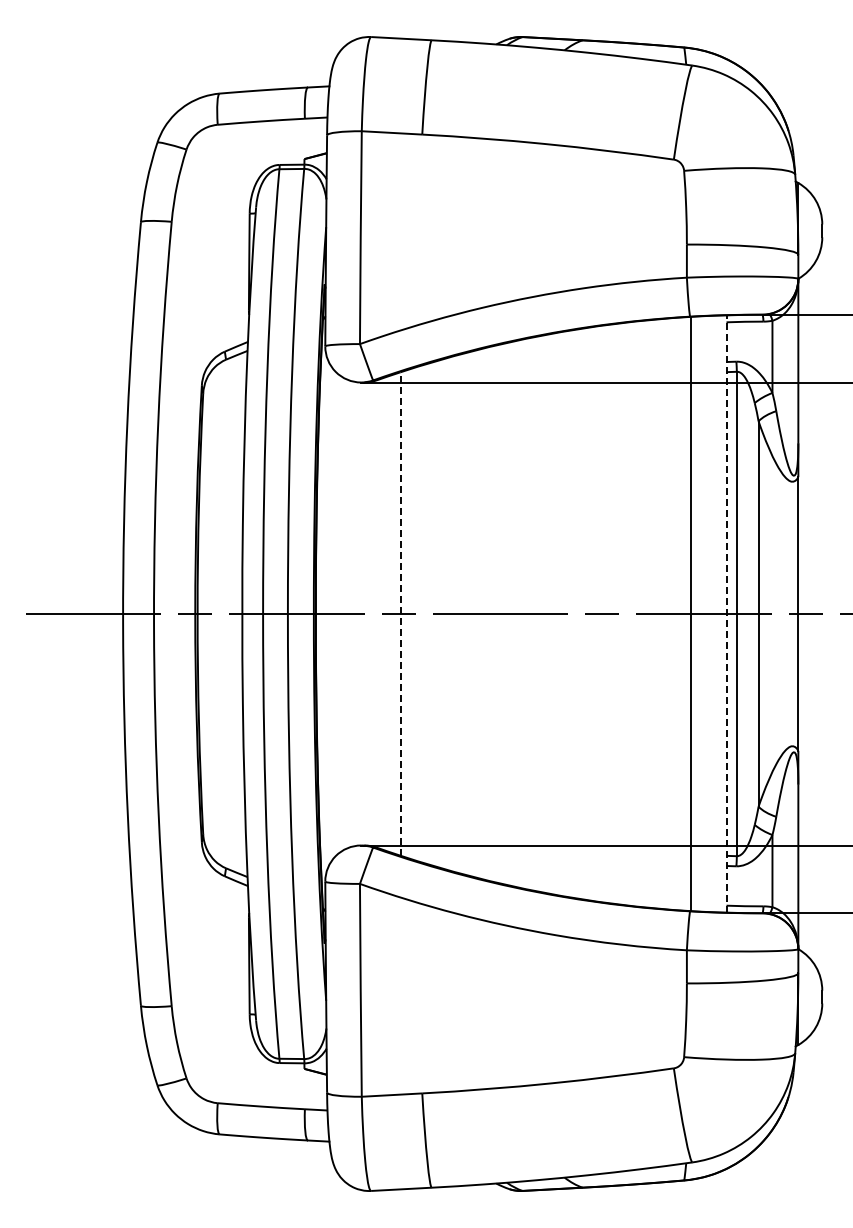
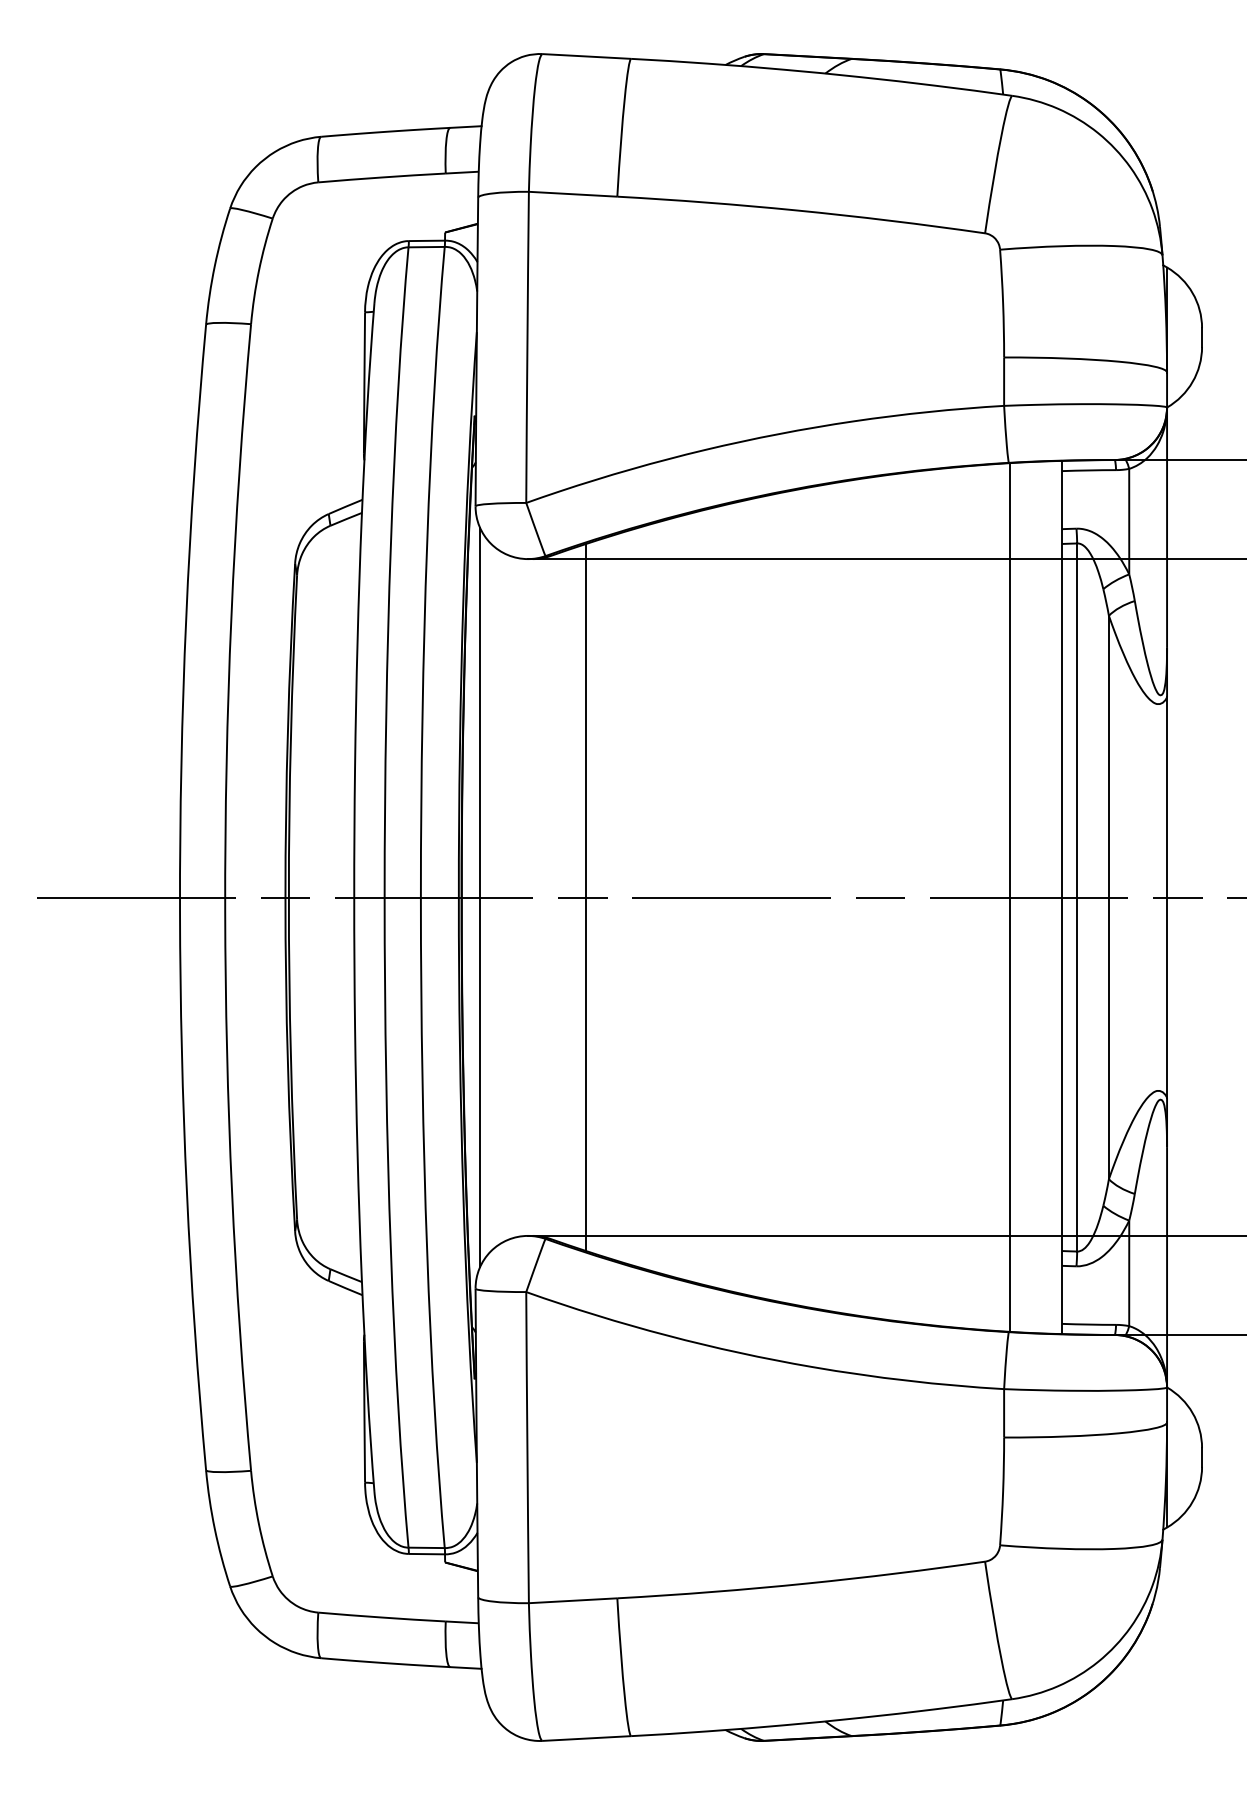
line: (328, 613) -> (480, 896), added
line: (400, 614) -> (585, 898), dashed -> solid
line: (726, 614) -> (1062, 898), dashed -> solid

